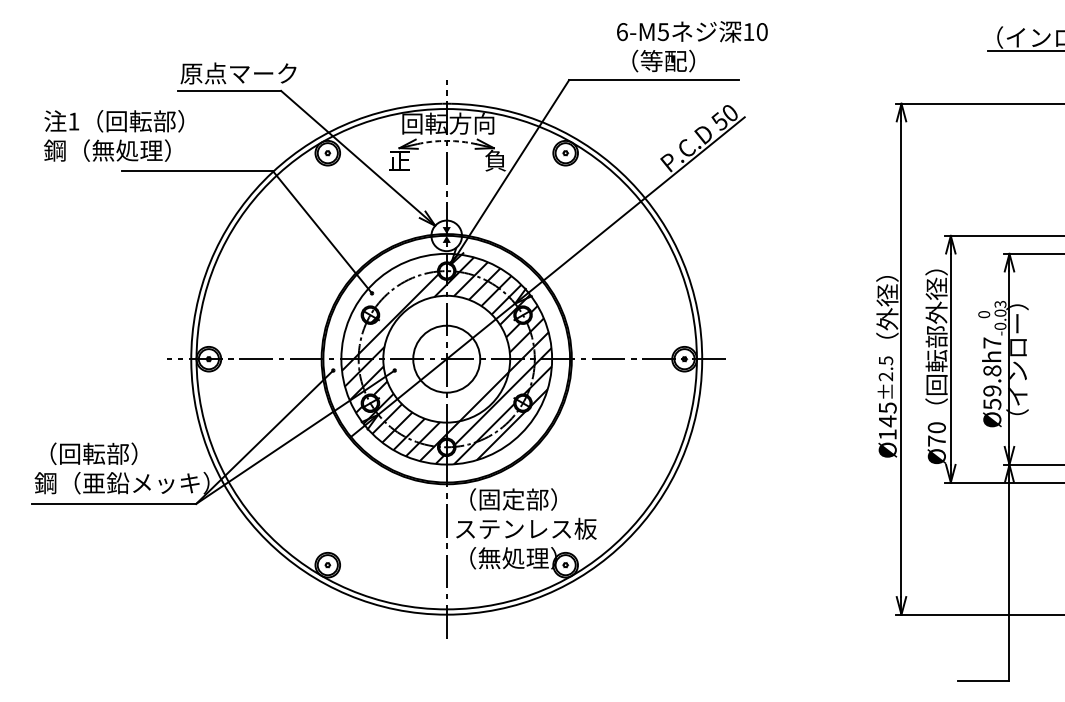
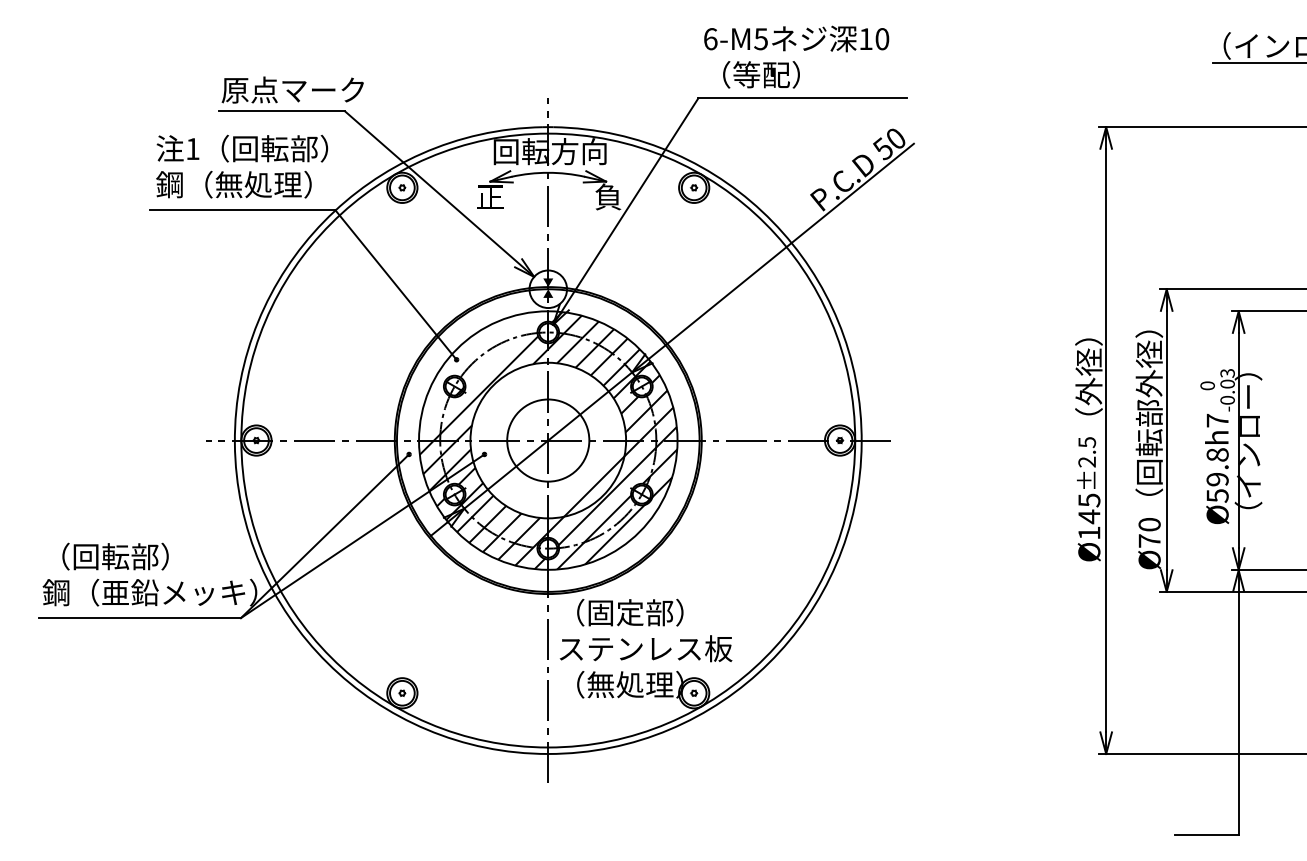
text: (692, 46) -> (796, 56), moved
text: (114, 135) -> (242, 166), moved
arc: (446, 140) -> (548, 172), dashed -> solid

